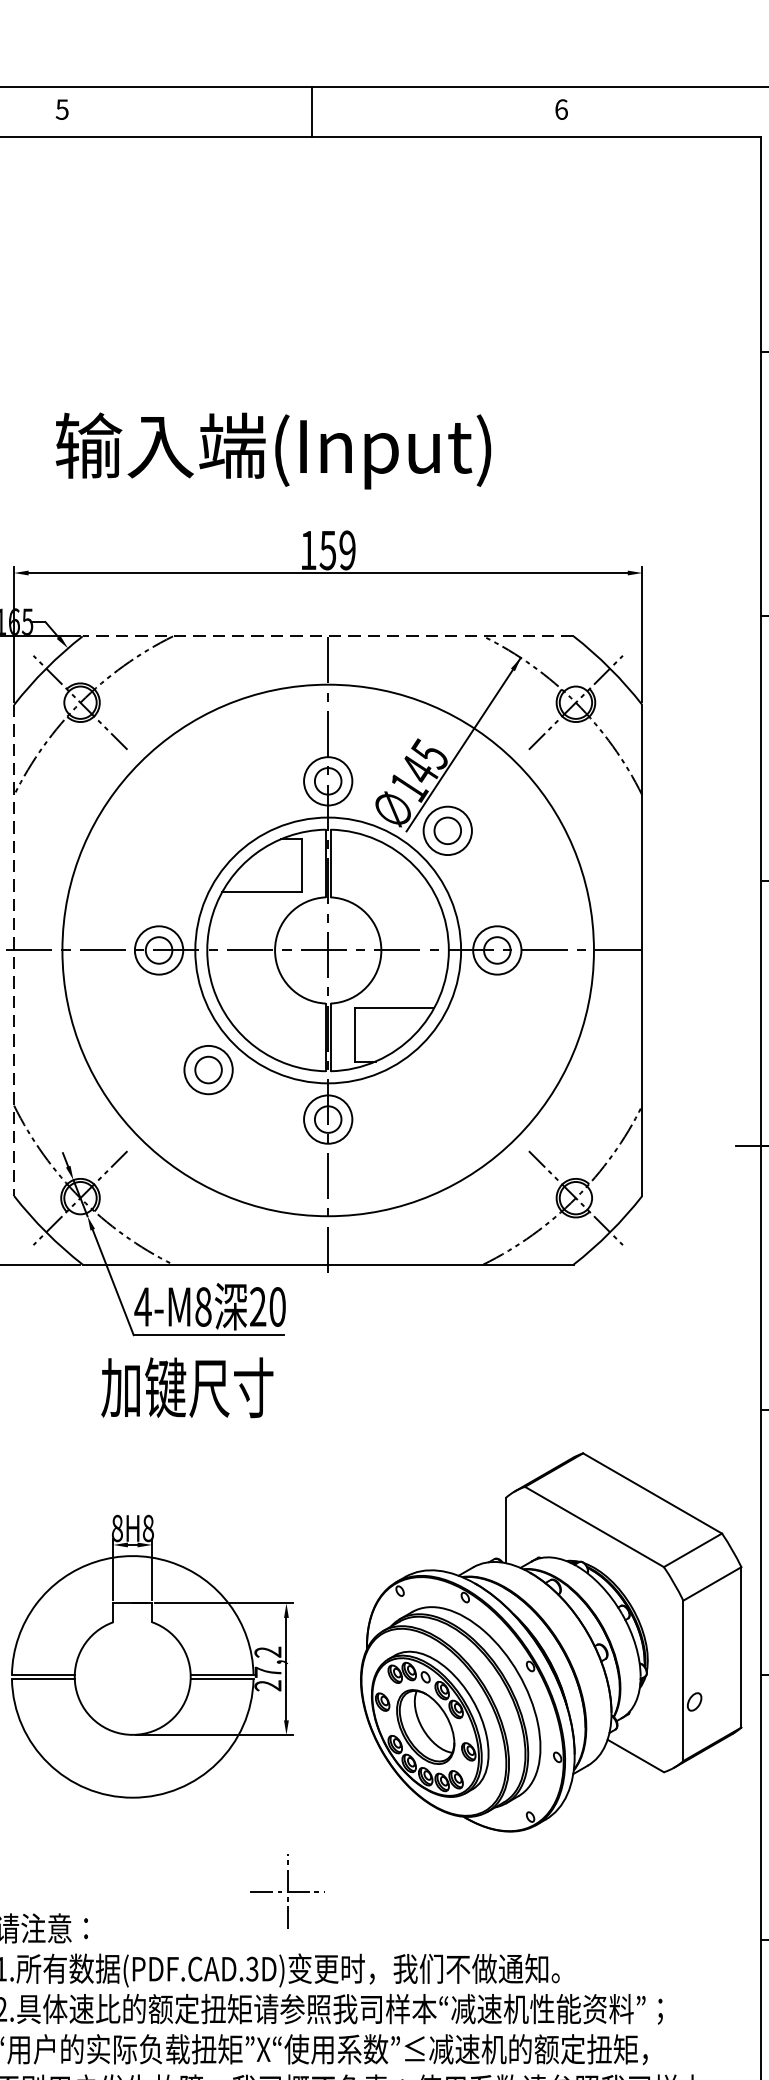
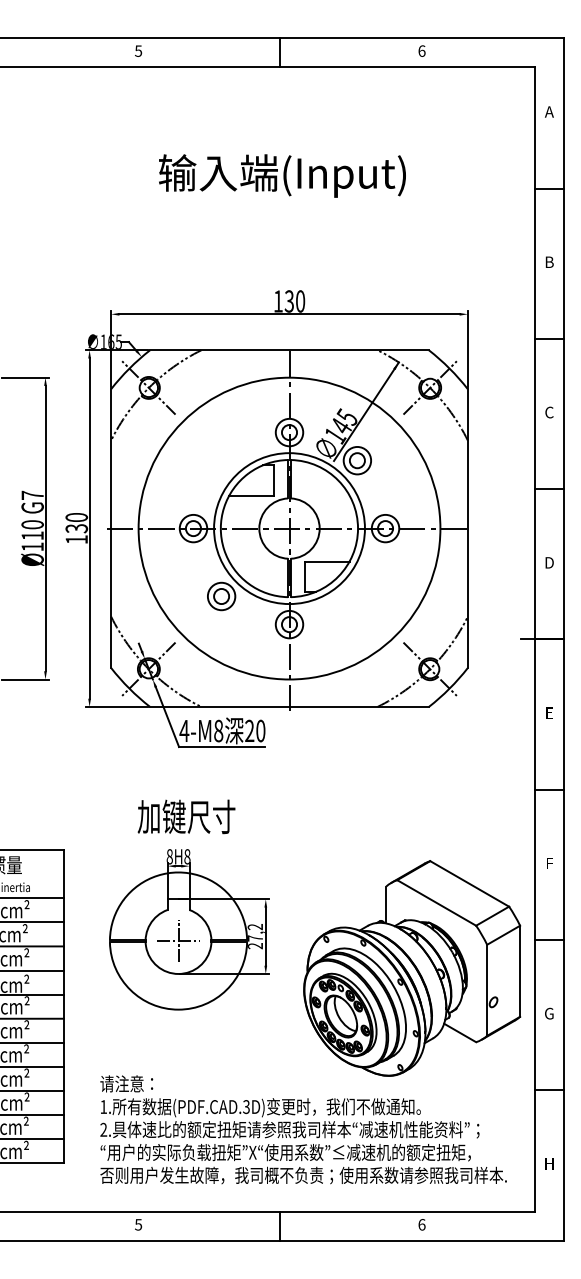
text: (273, 450) -> (282, 175), moved
text: (338, 550) -> (295, 301), 159 -> 130
line: (328, 636) -> (289, 350), dashed -> solid
line: (14, 952) -> (111, 529), dashed -> solid
text: (187, 1387) -> (186, 816), moved
part: (551, 1642) -> (412, 968), moved
part: (287, 1890) -> (178, 940), moved

